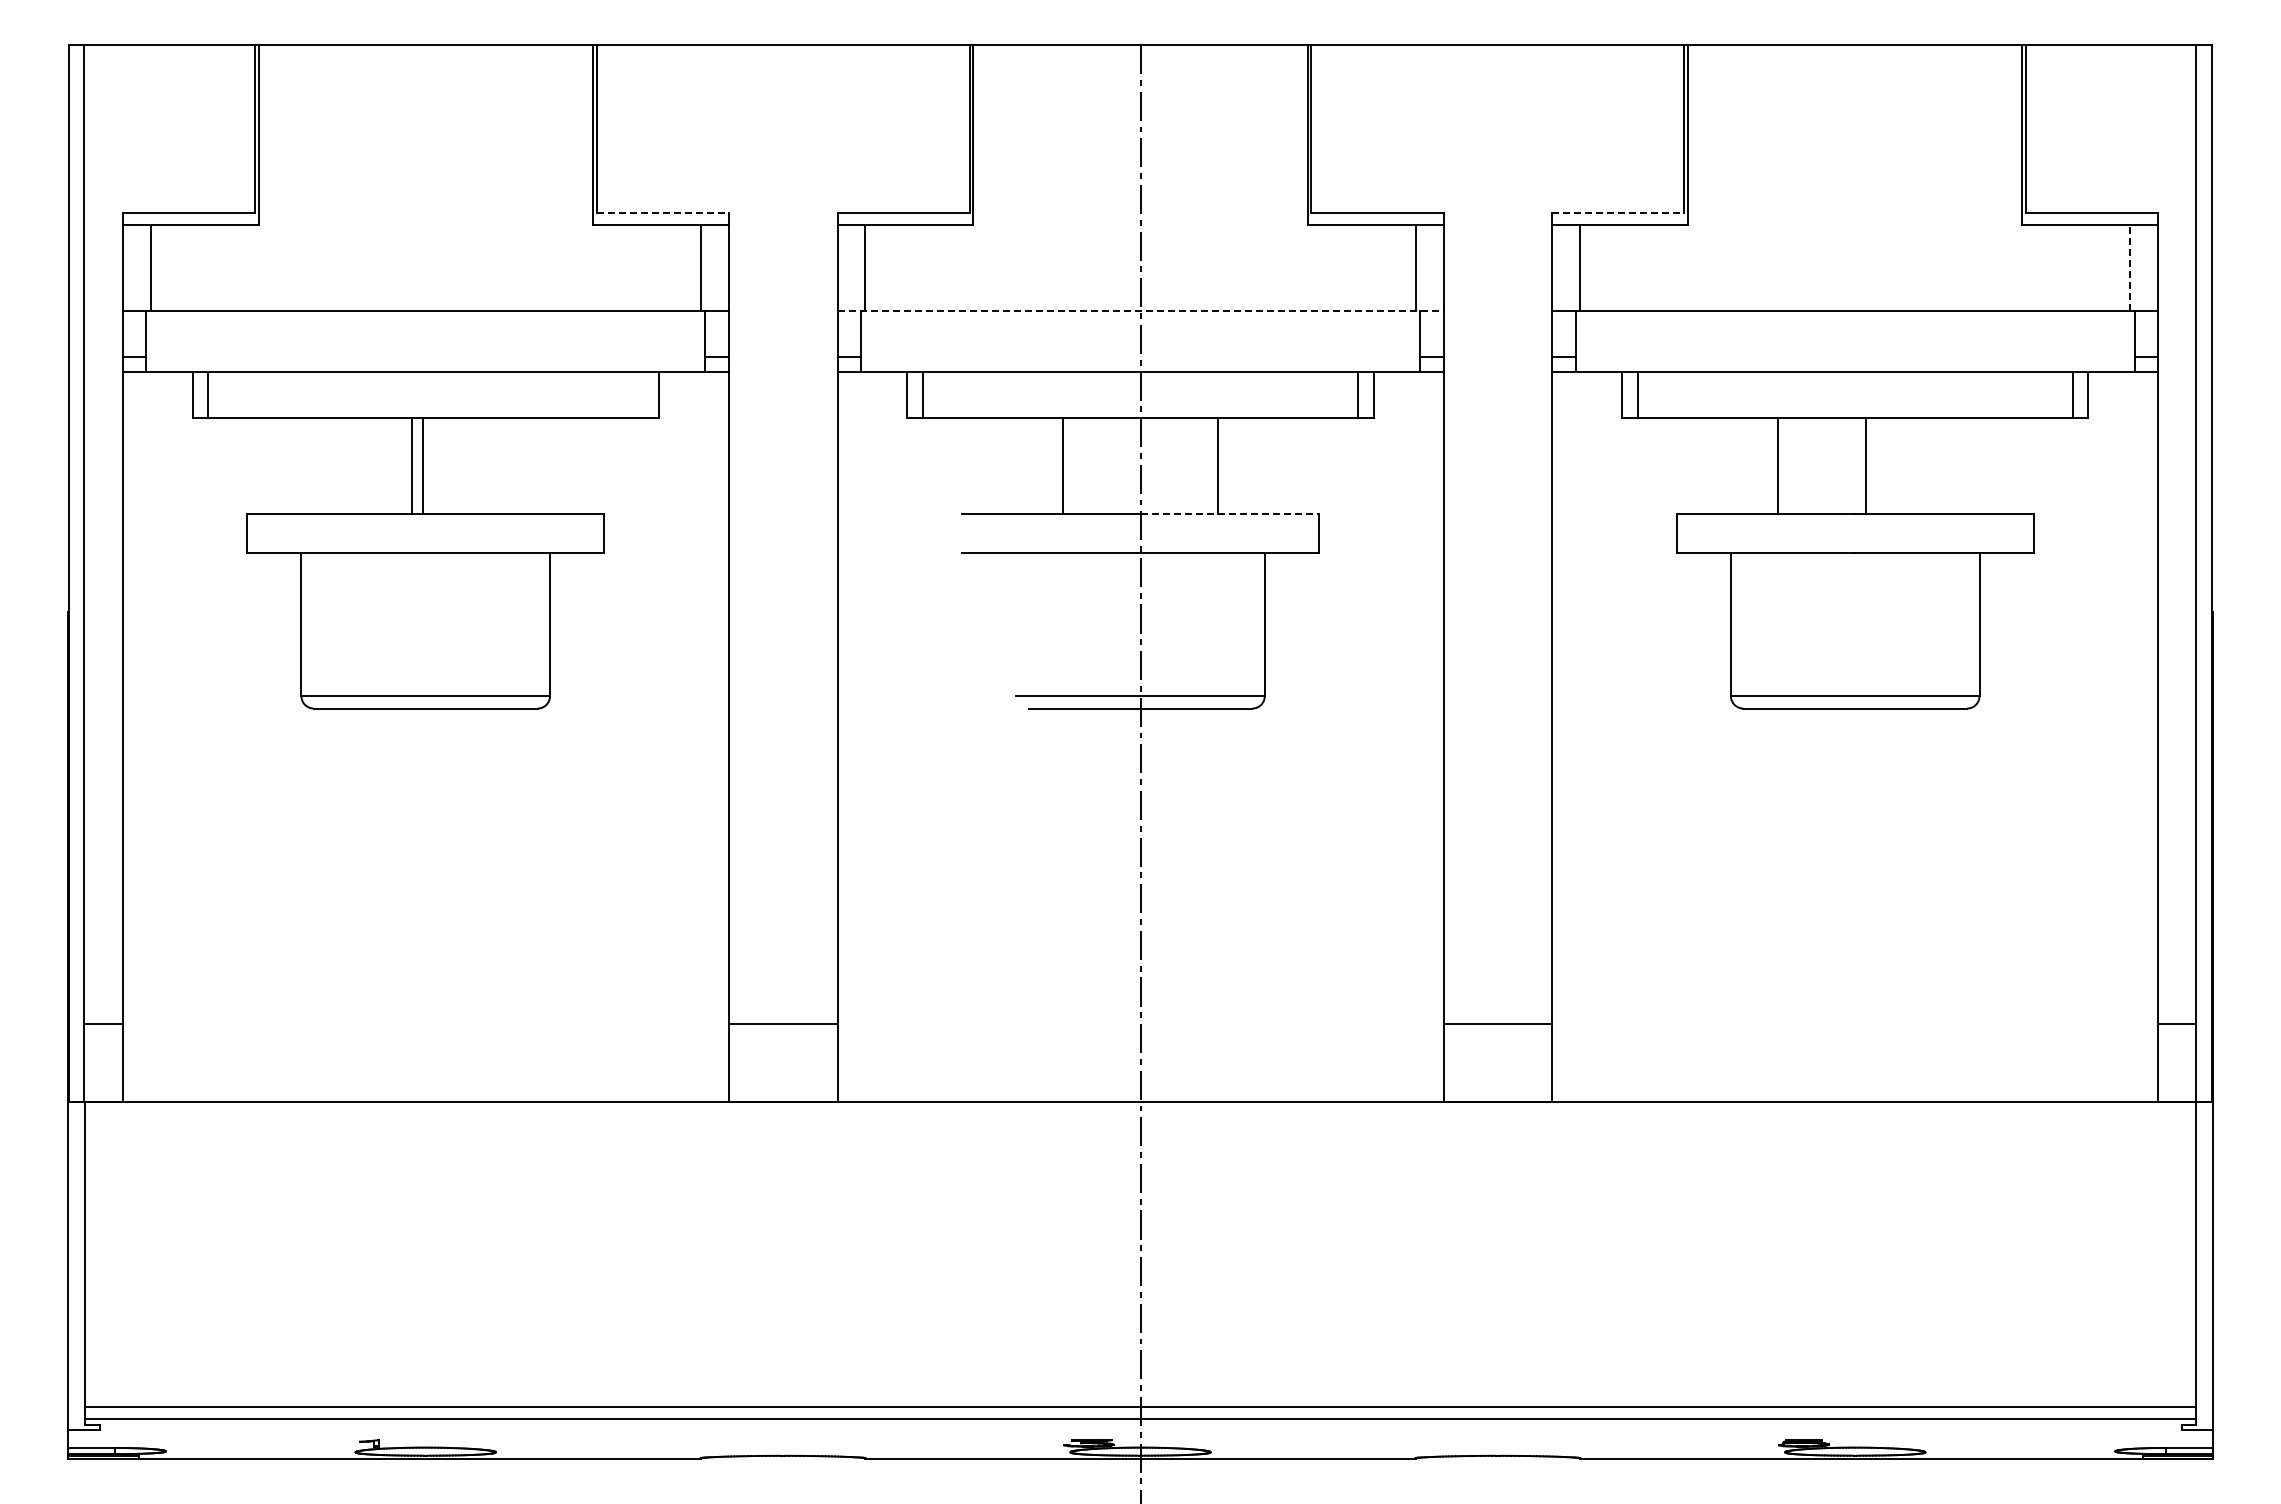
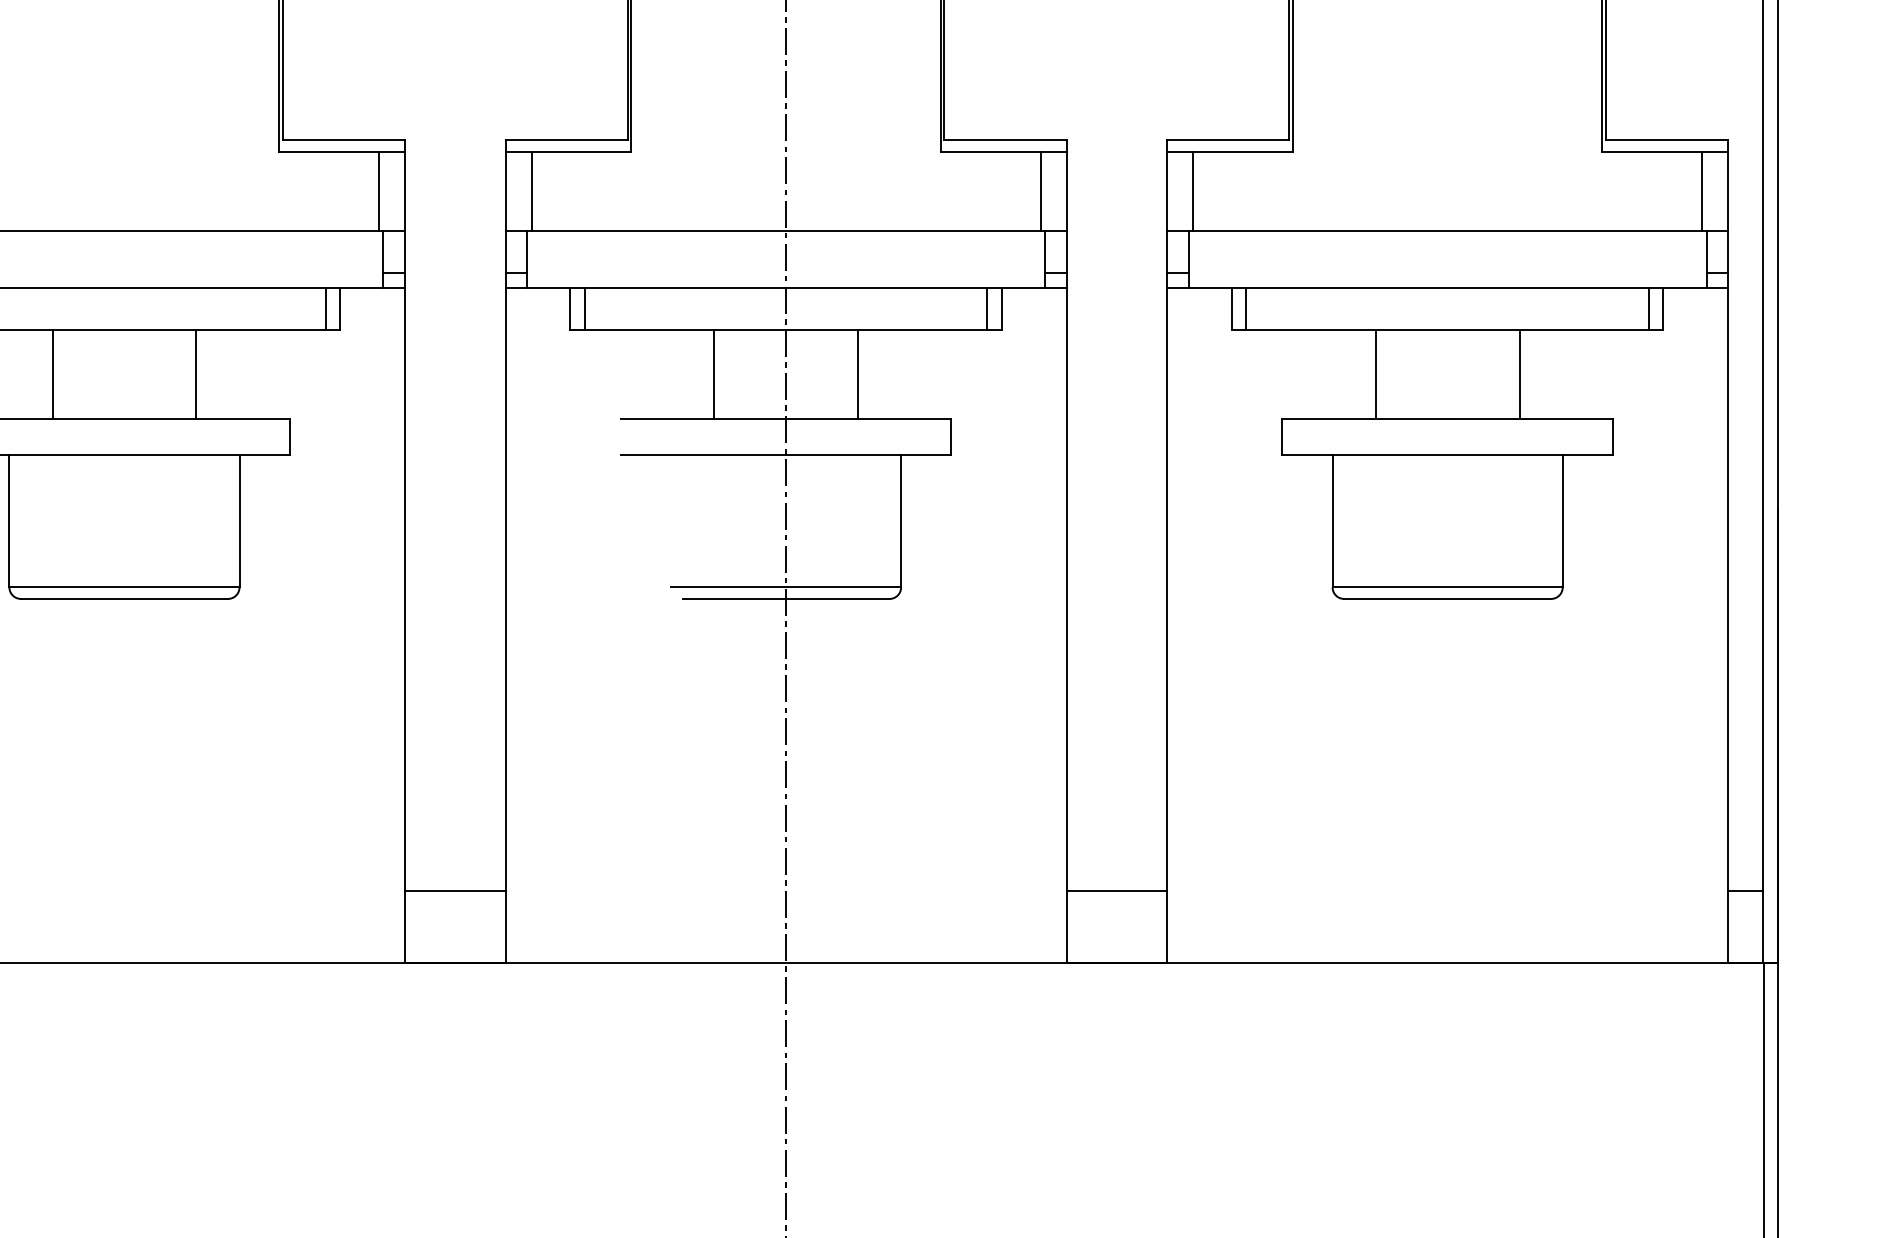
line: (663, 212) -> (344, 139), dashed -> solid
line: (1618, 212) -> (1228, 139), dashed -> solid
line: (2130, 268) -> (1702, 191), dashed -> solid
line: (1140, 310) -> (786, 230), dashed -> solid
line: (643, 395) -> (326, 309), added
line: (412, 466) -> (52, 374), moved
line: (423, 466) -> (196, 374), moved
line: (1865, 466) -> (1519, 374), moved
line: (1230, 514) -> (869, 419), dashed -> solid

